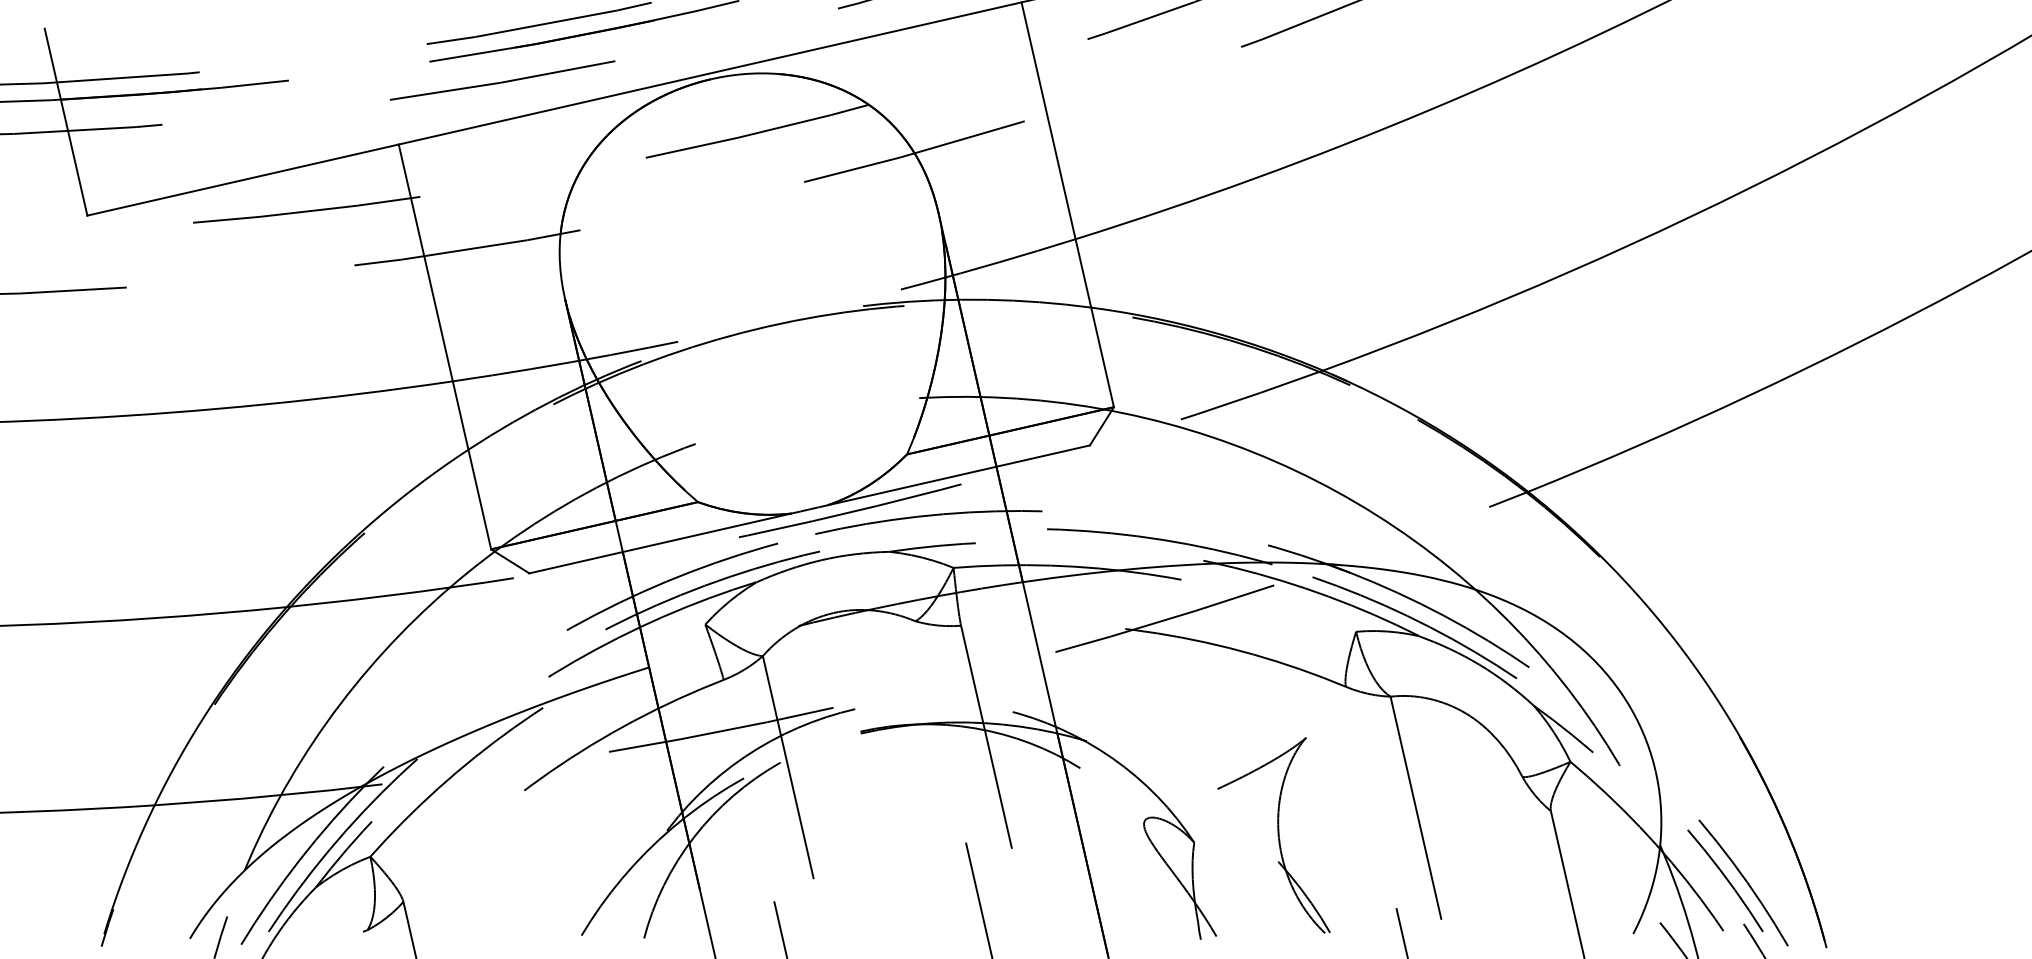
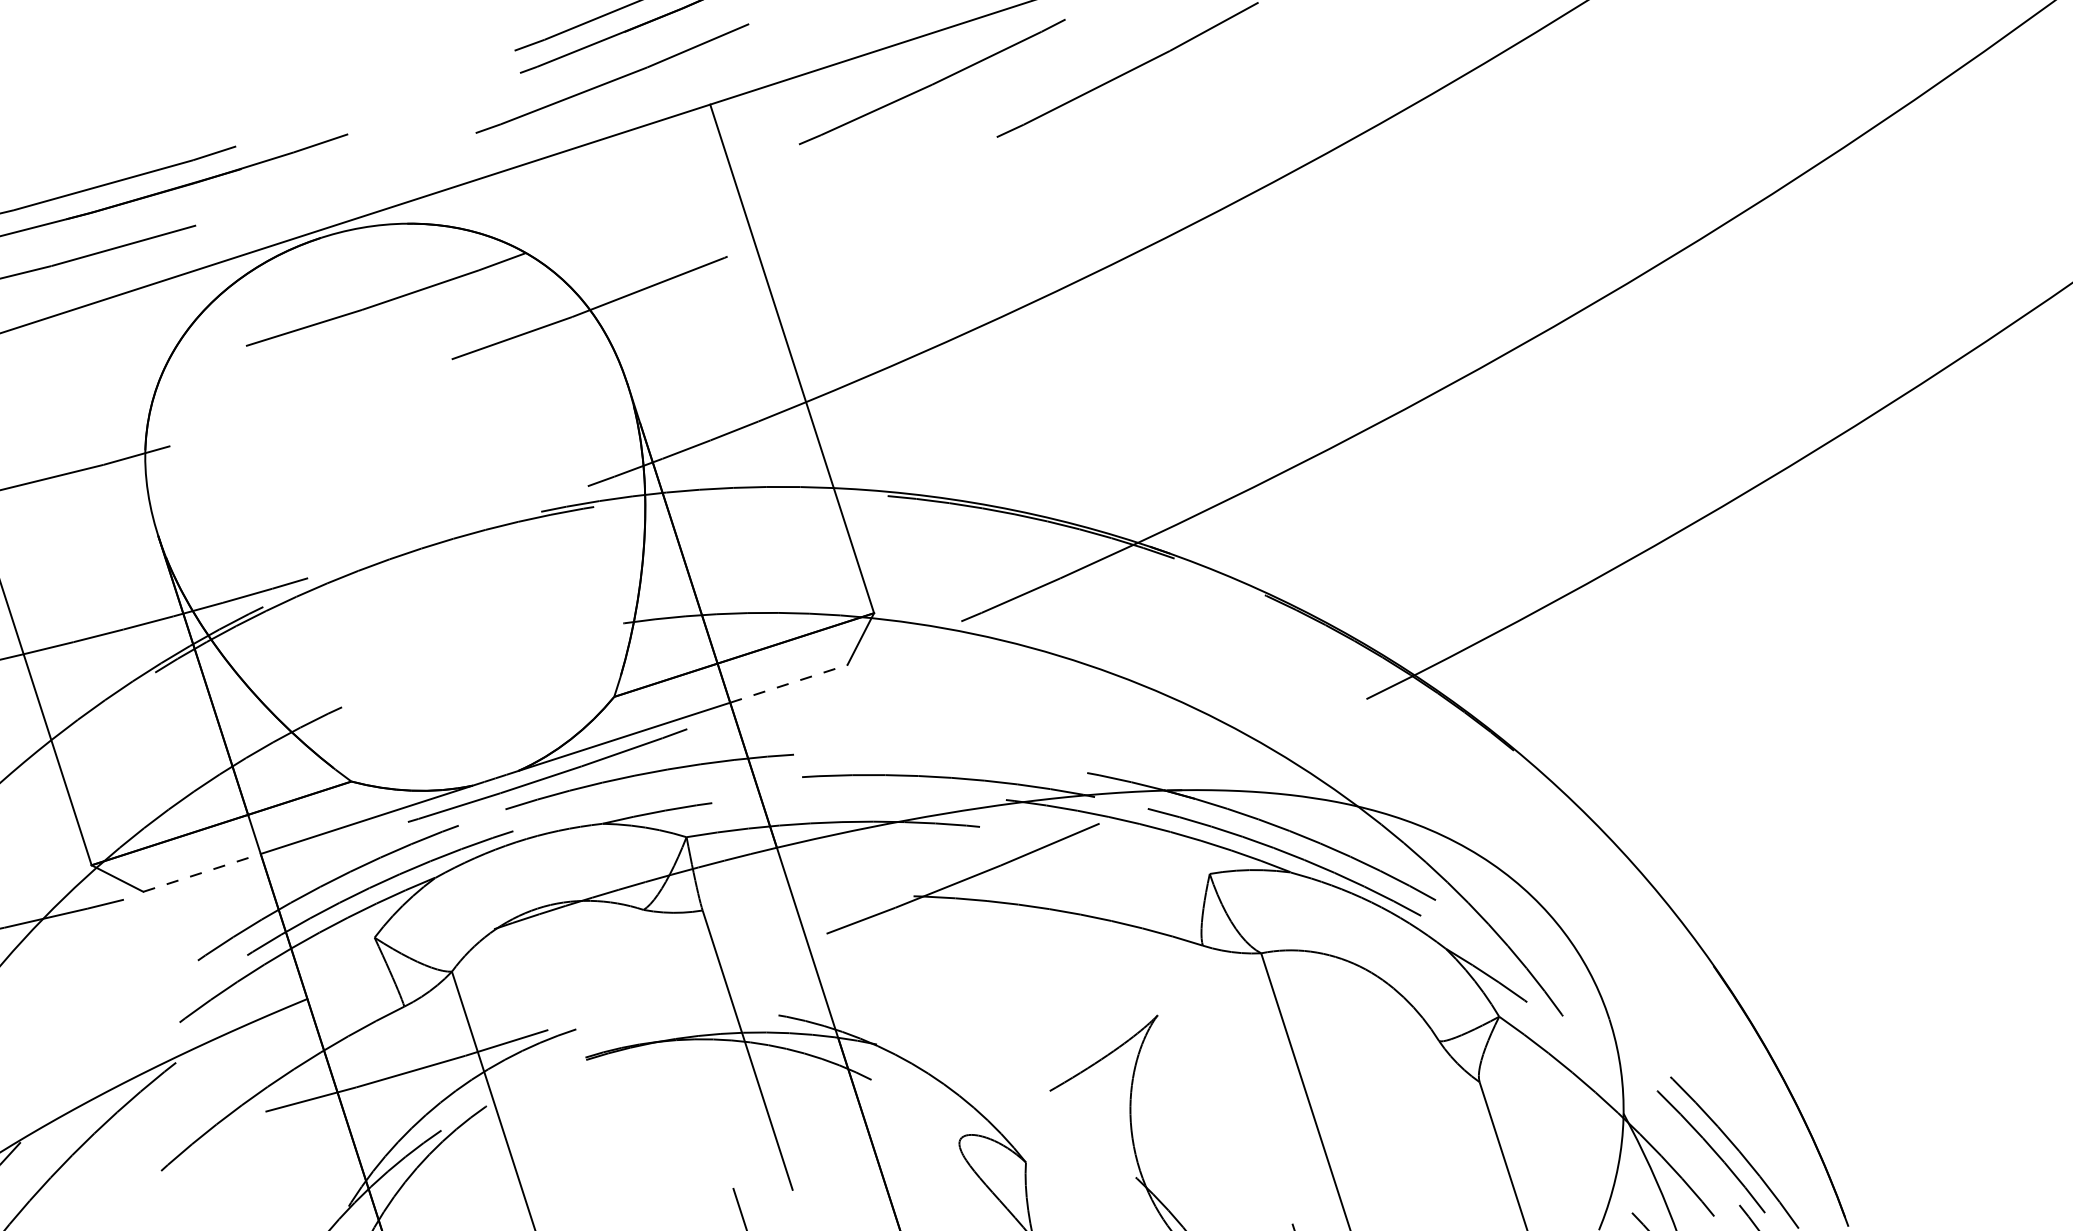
line: (1043, 456) -> (789, 684), solid -> dashed
line: (576, 562) -> (202, 872), solid -> dashed

